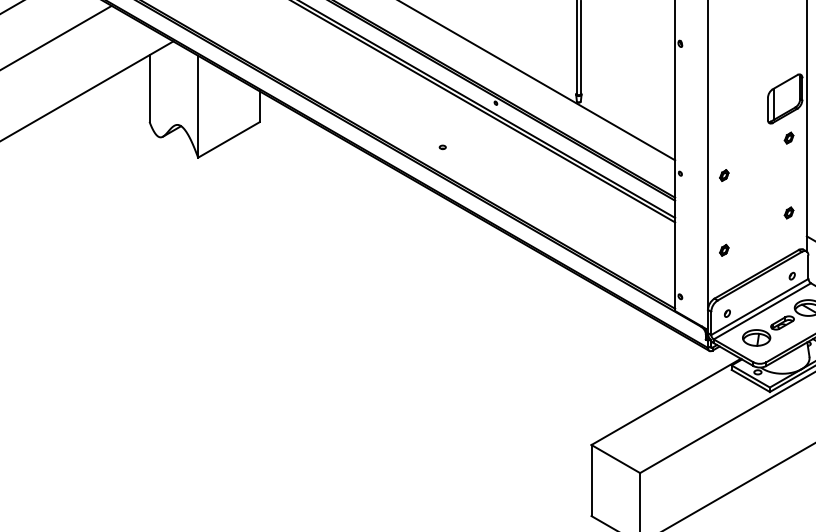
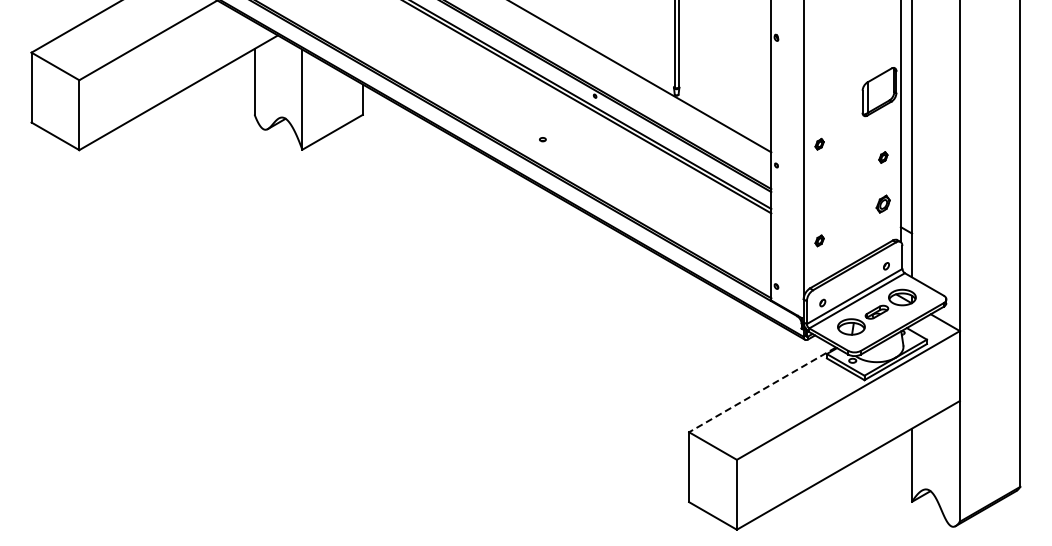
part: (789, 138) -> (883, 157), moved
part: (724, 174) -> (819, 143), moved
part: (789, 212) -> (883, 203), size x1.6
line: (666, 401) -> (762, 389), solid -> dashed

